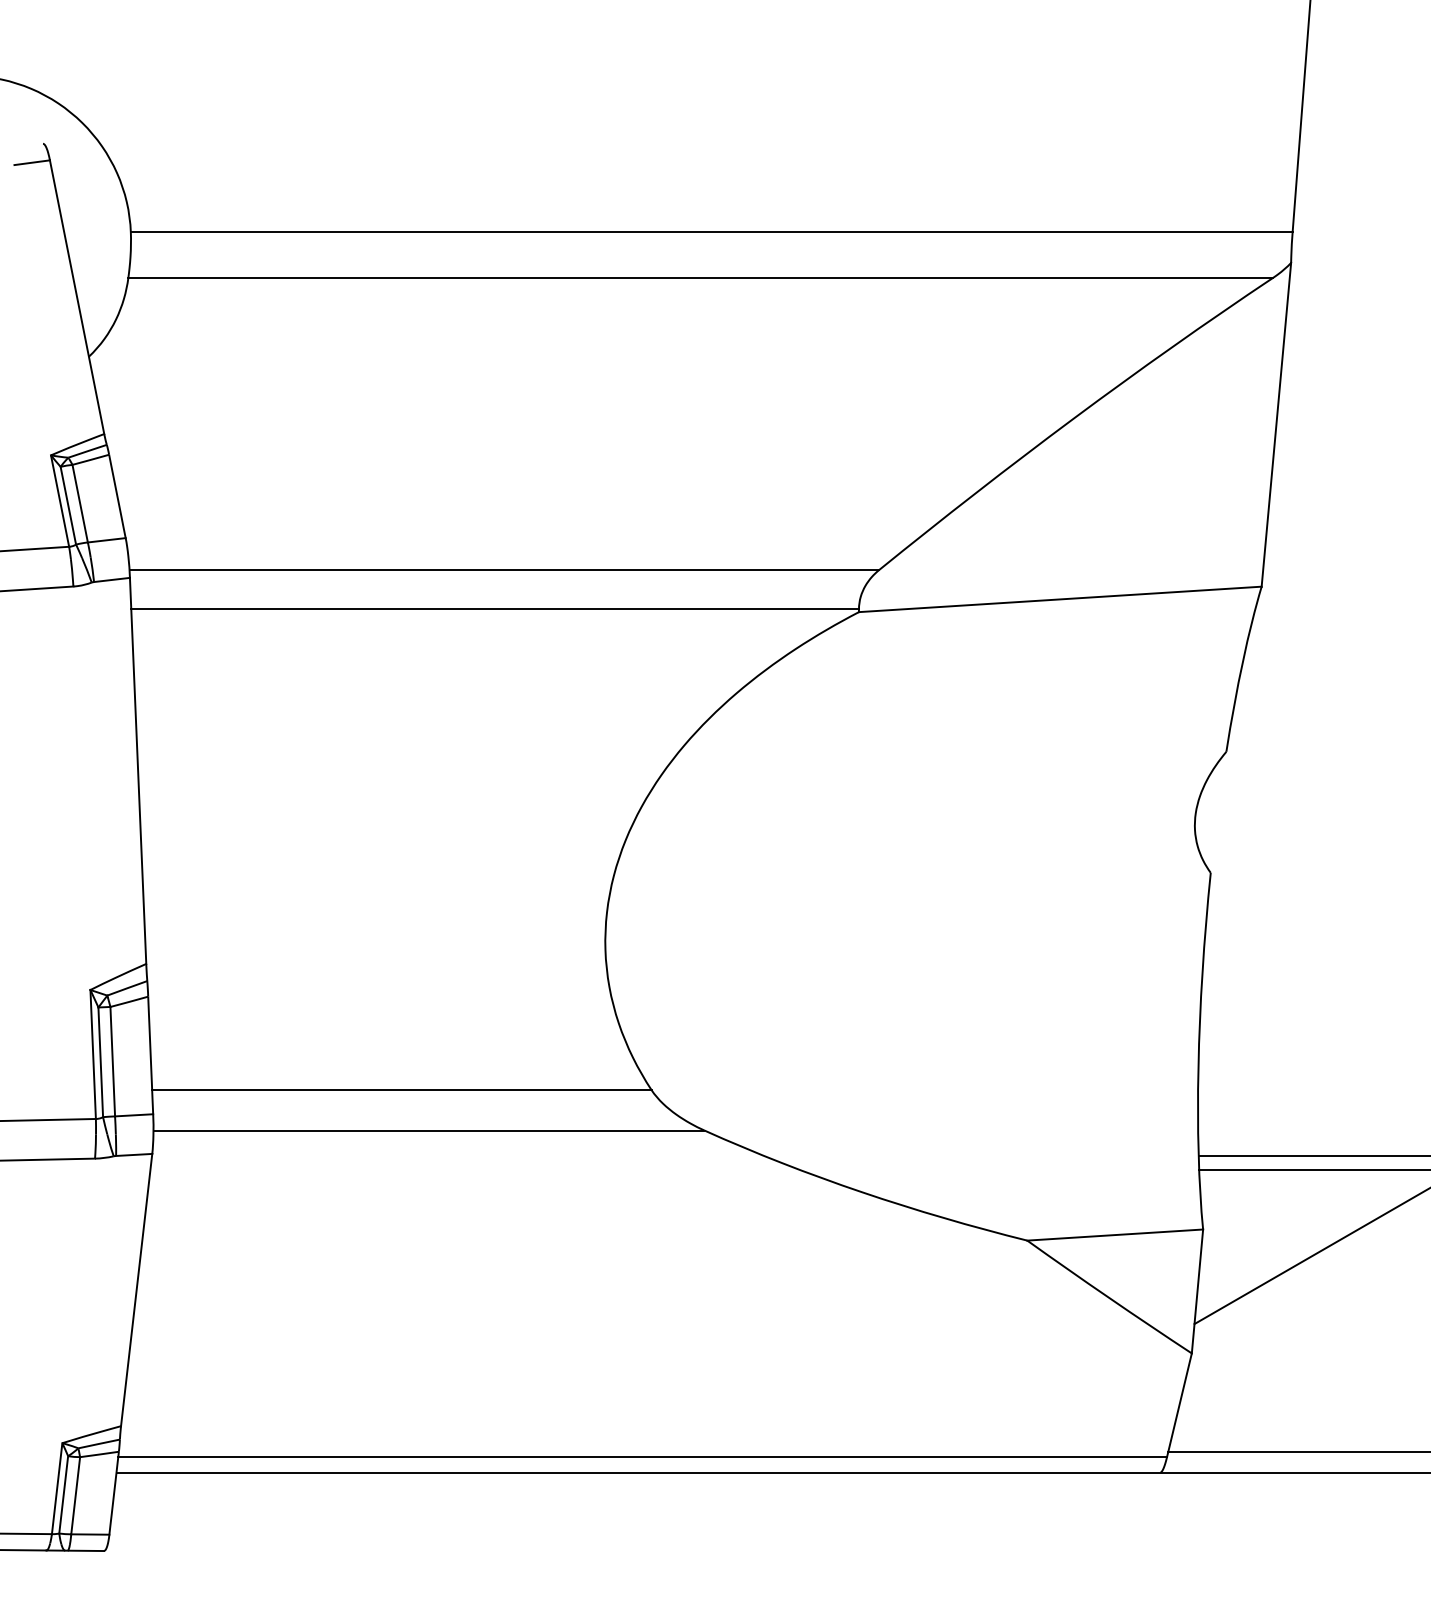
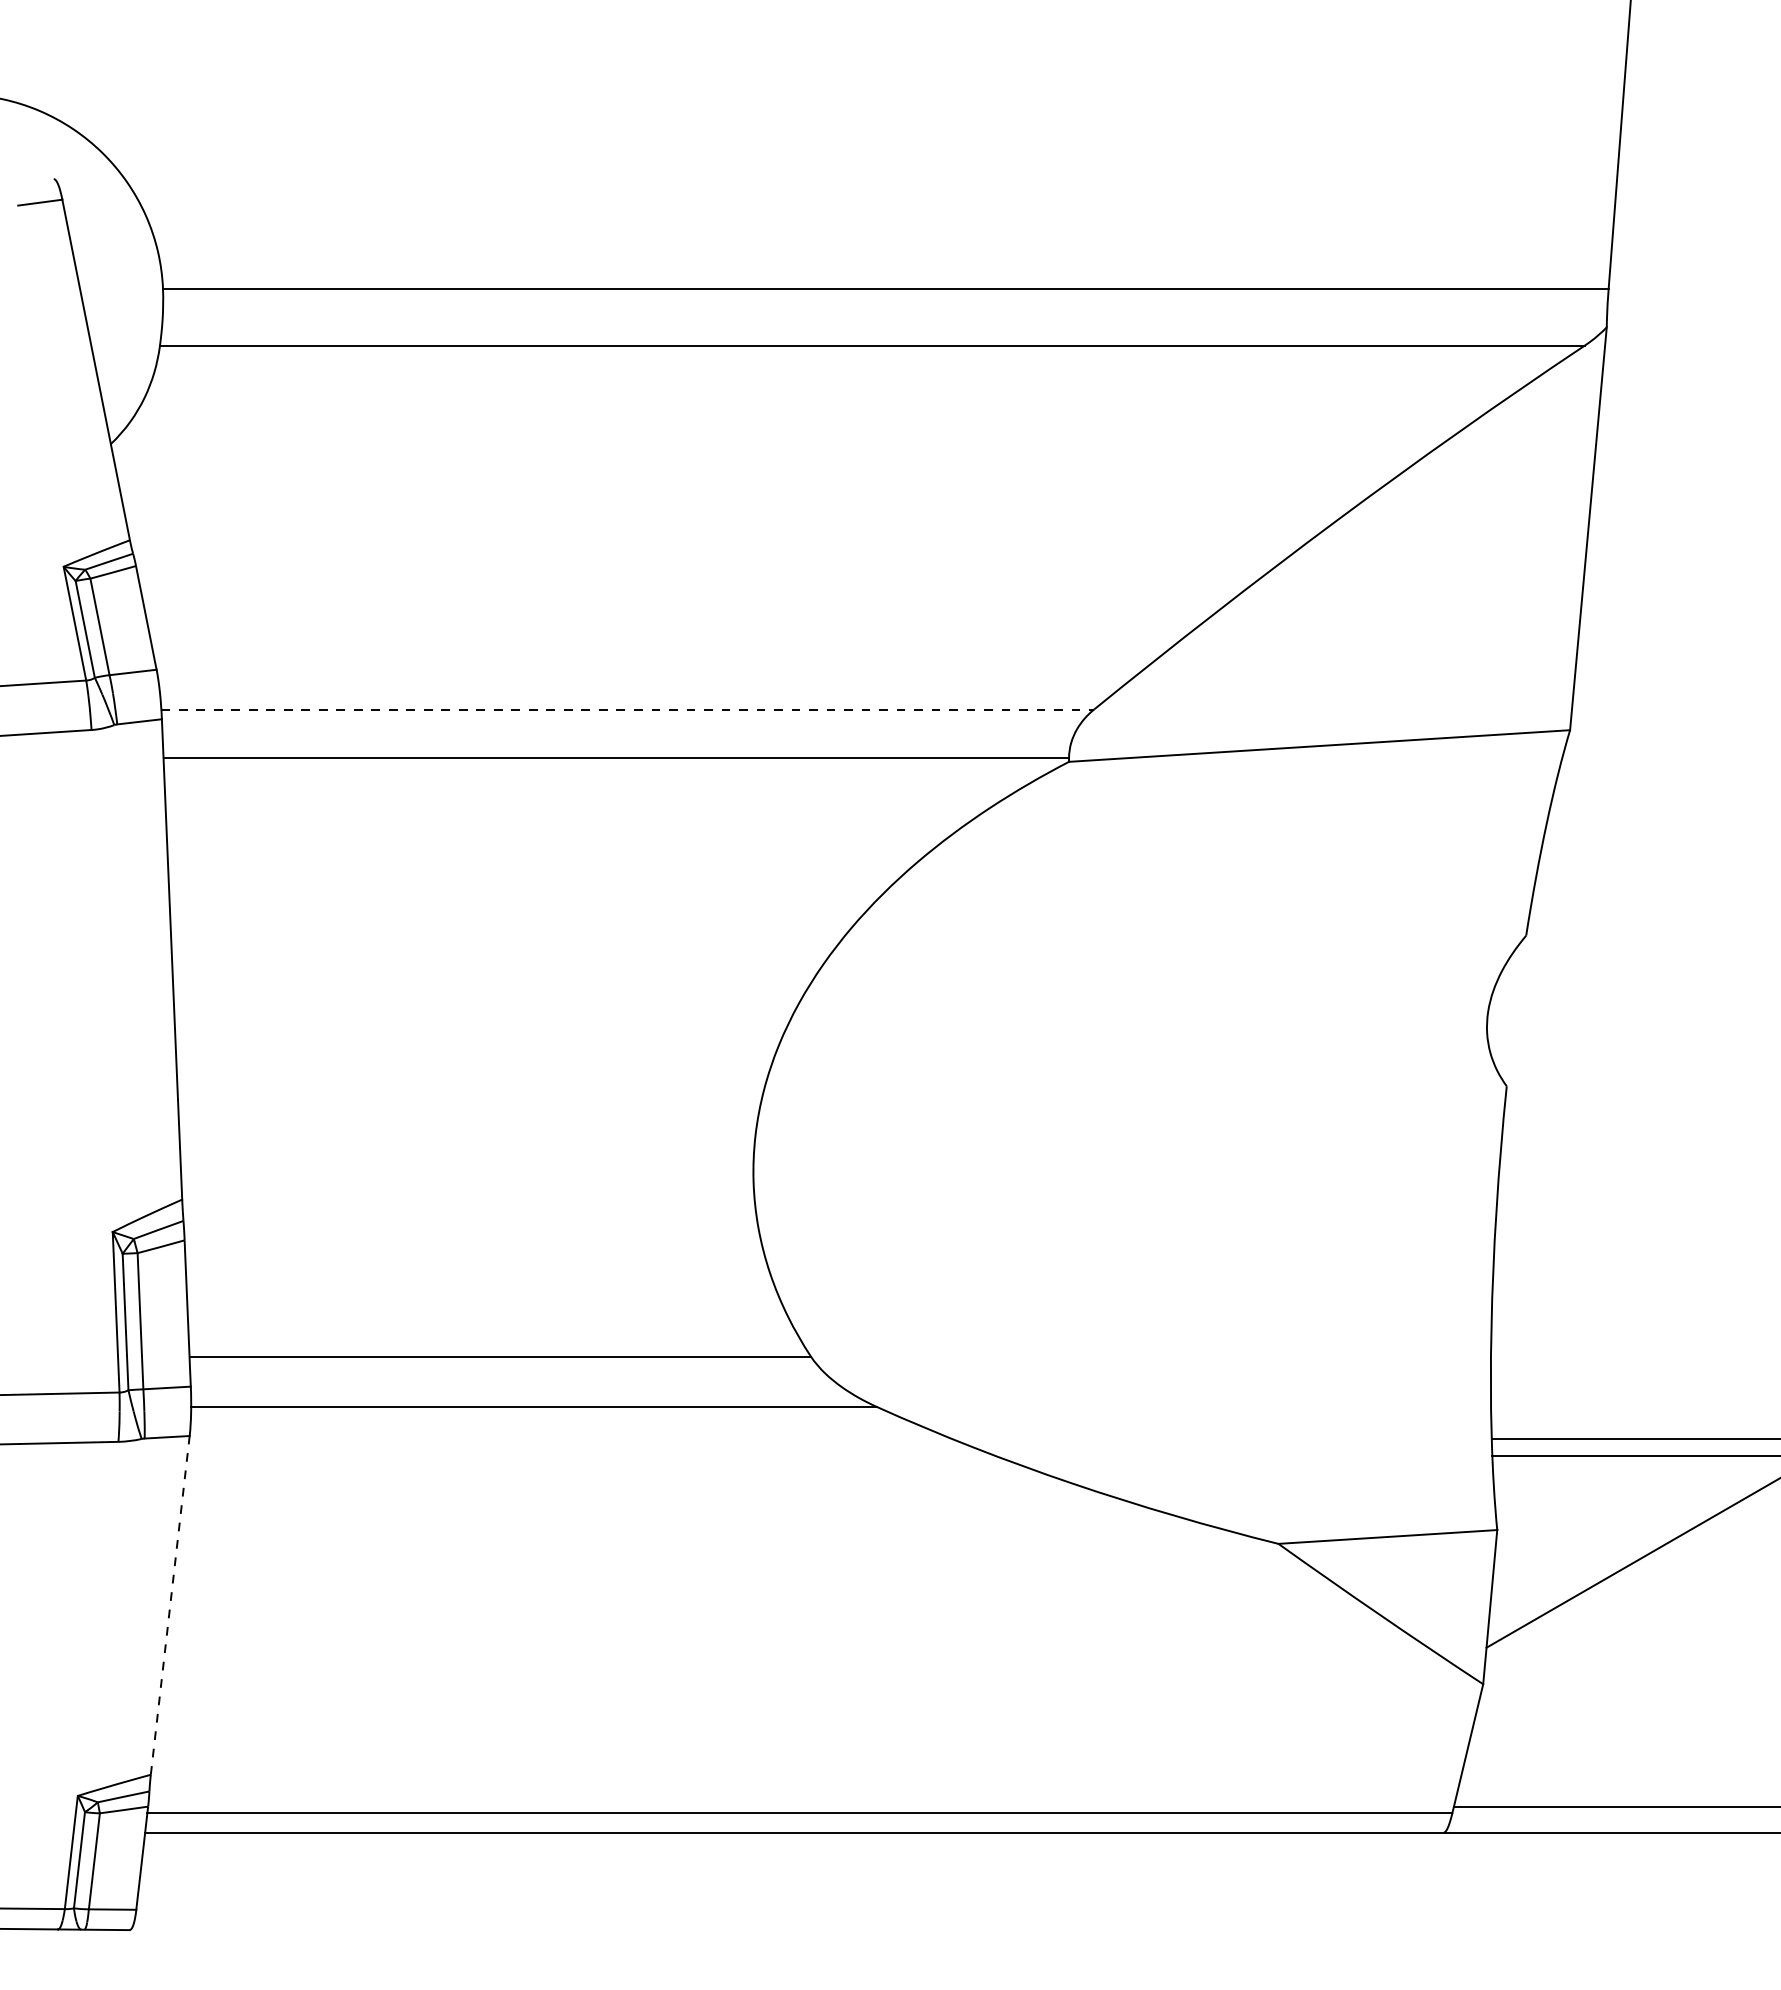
line: (504, 570) -> (627, 710), solid -> dashed
line: (136, 1289) -> (170, 1604), solid -> dashed

